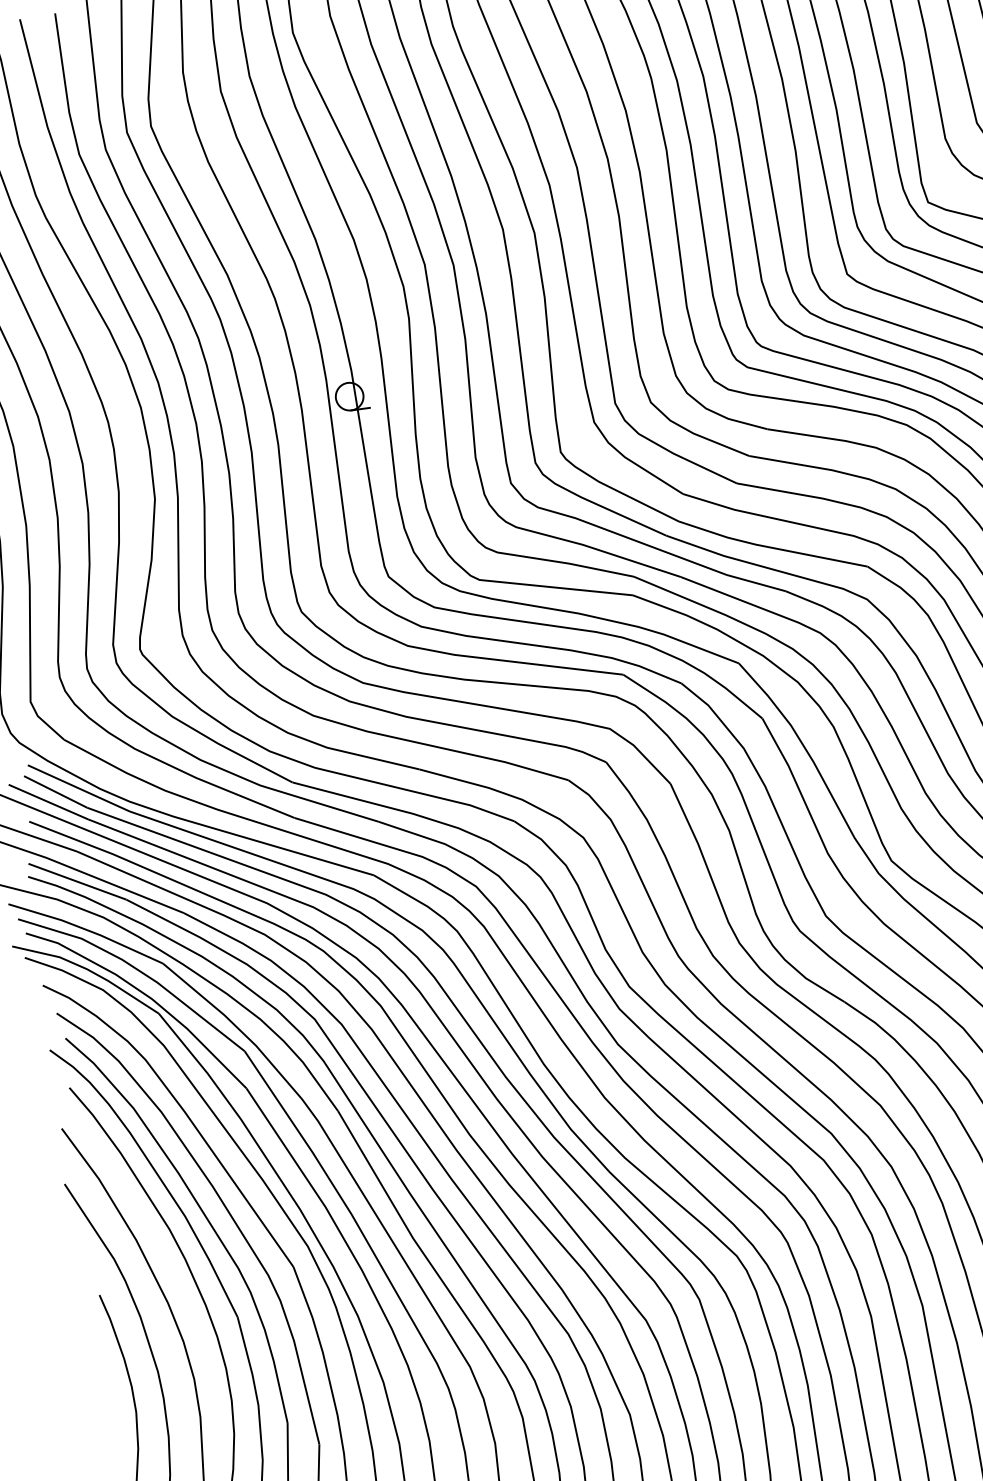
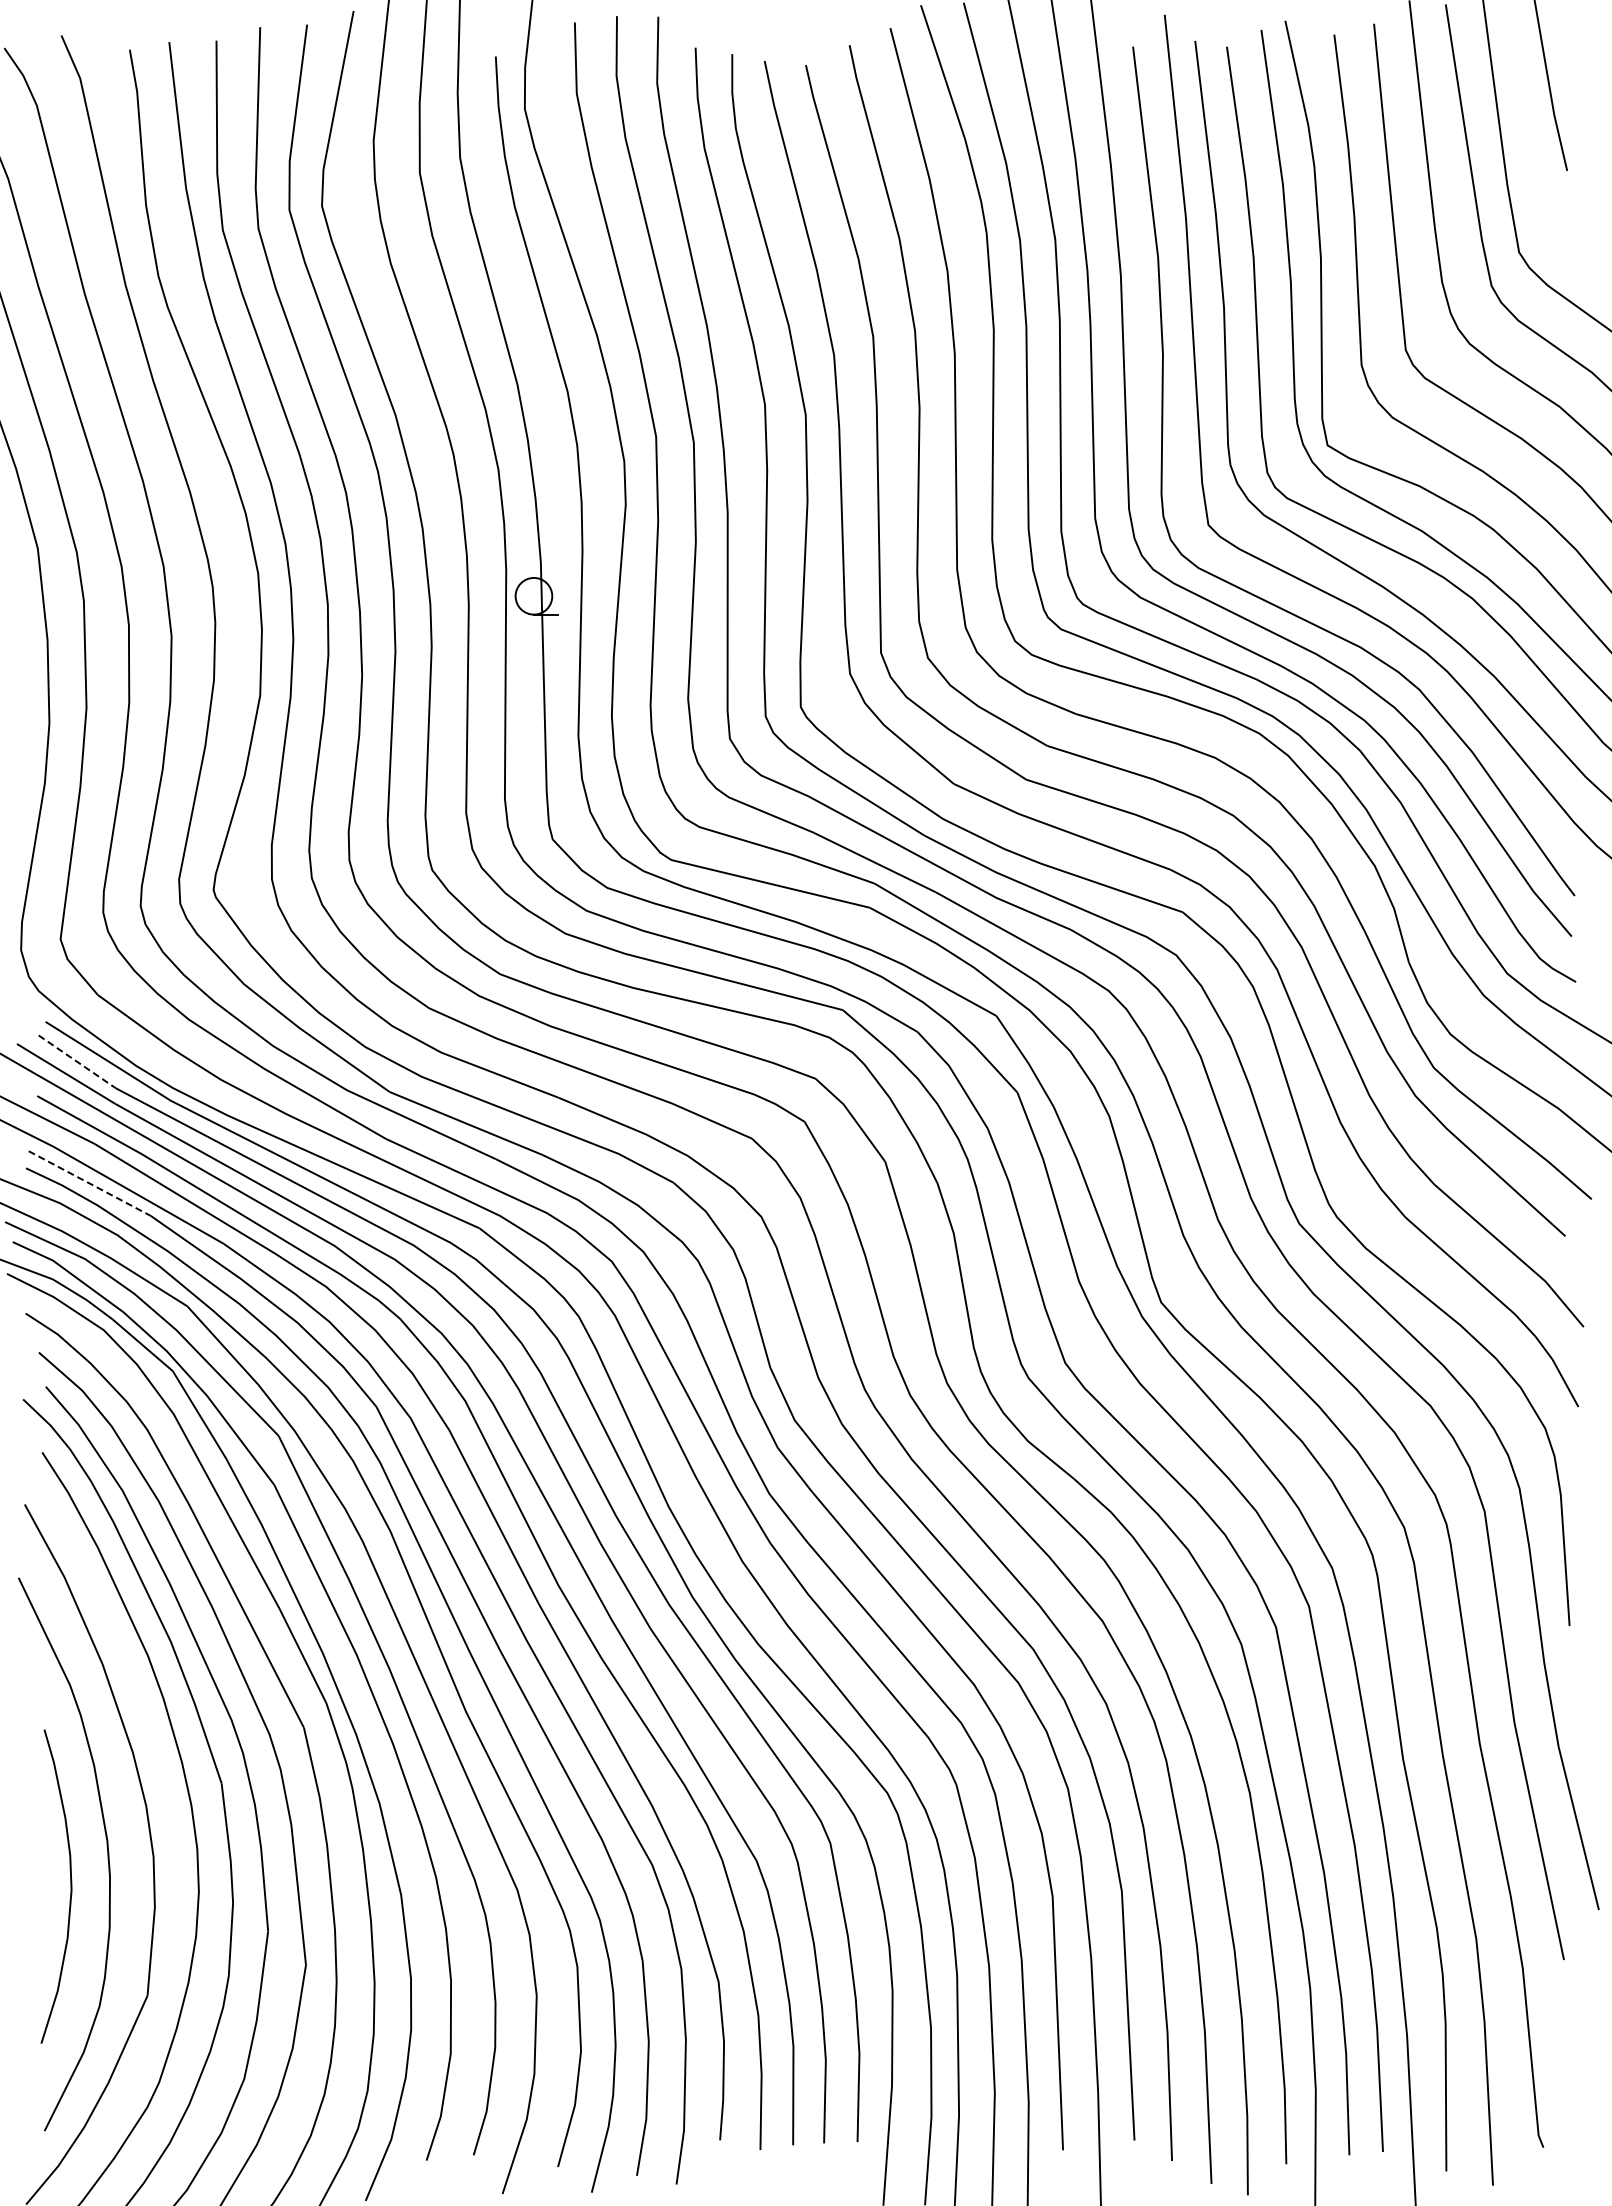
line: (55, 791) -> (77, 1061), solid -> dashed
line: (77, 881) -> (90, 1183), solid -> dashed

